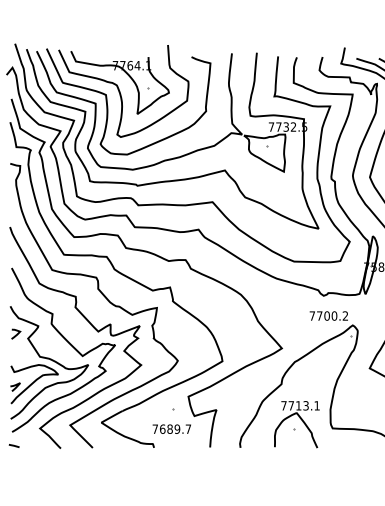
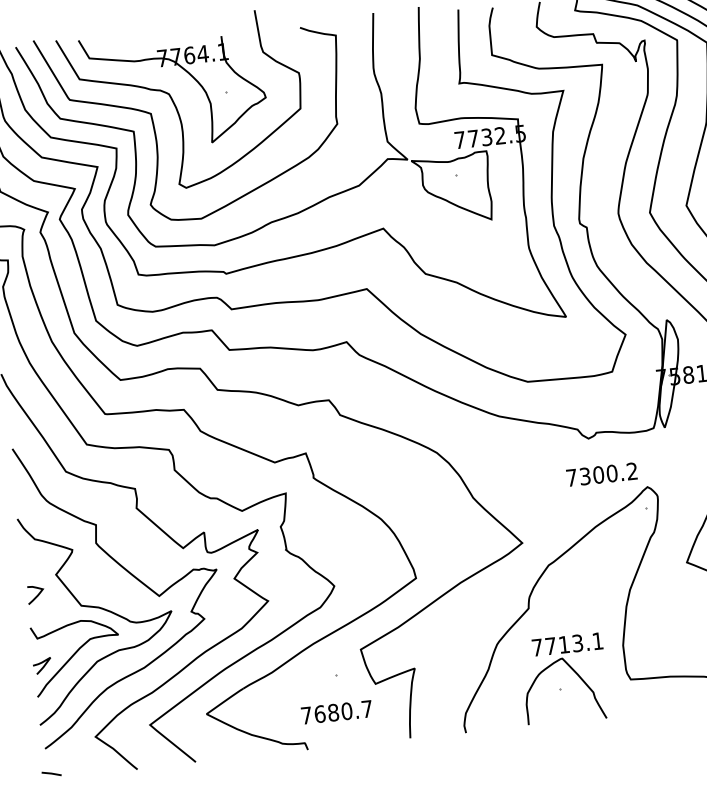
text: (319, 315) -> (584, 475), 7700.2 -> 7300.2
curve: (17, 333) -> (38, 593), moved
text: (177, 428) -> (346, 709), 7689.7 -> 7680.7

